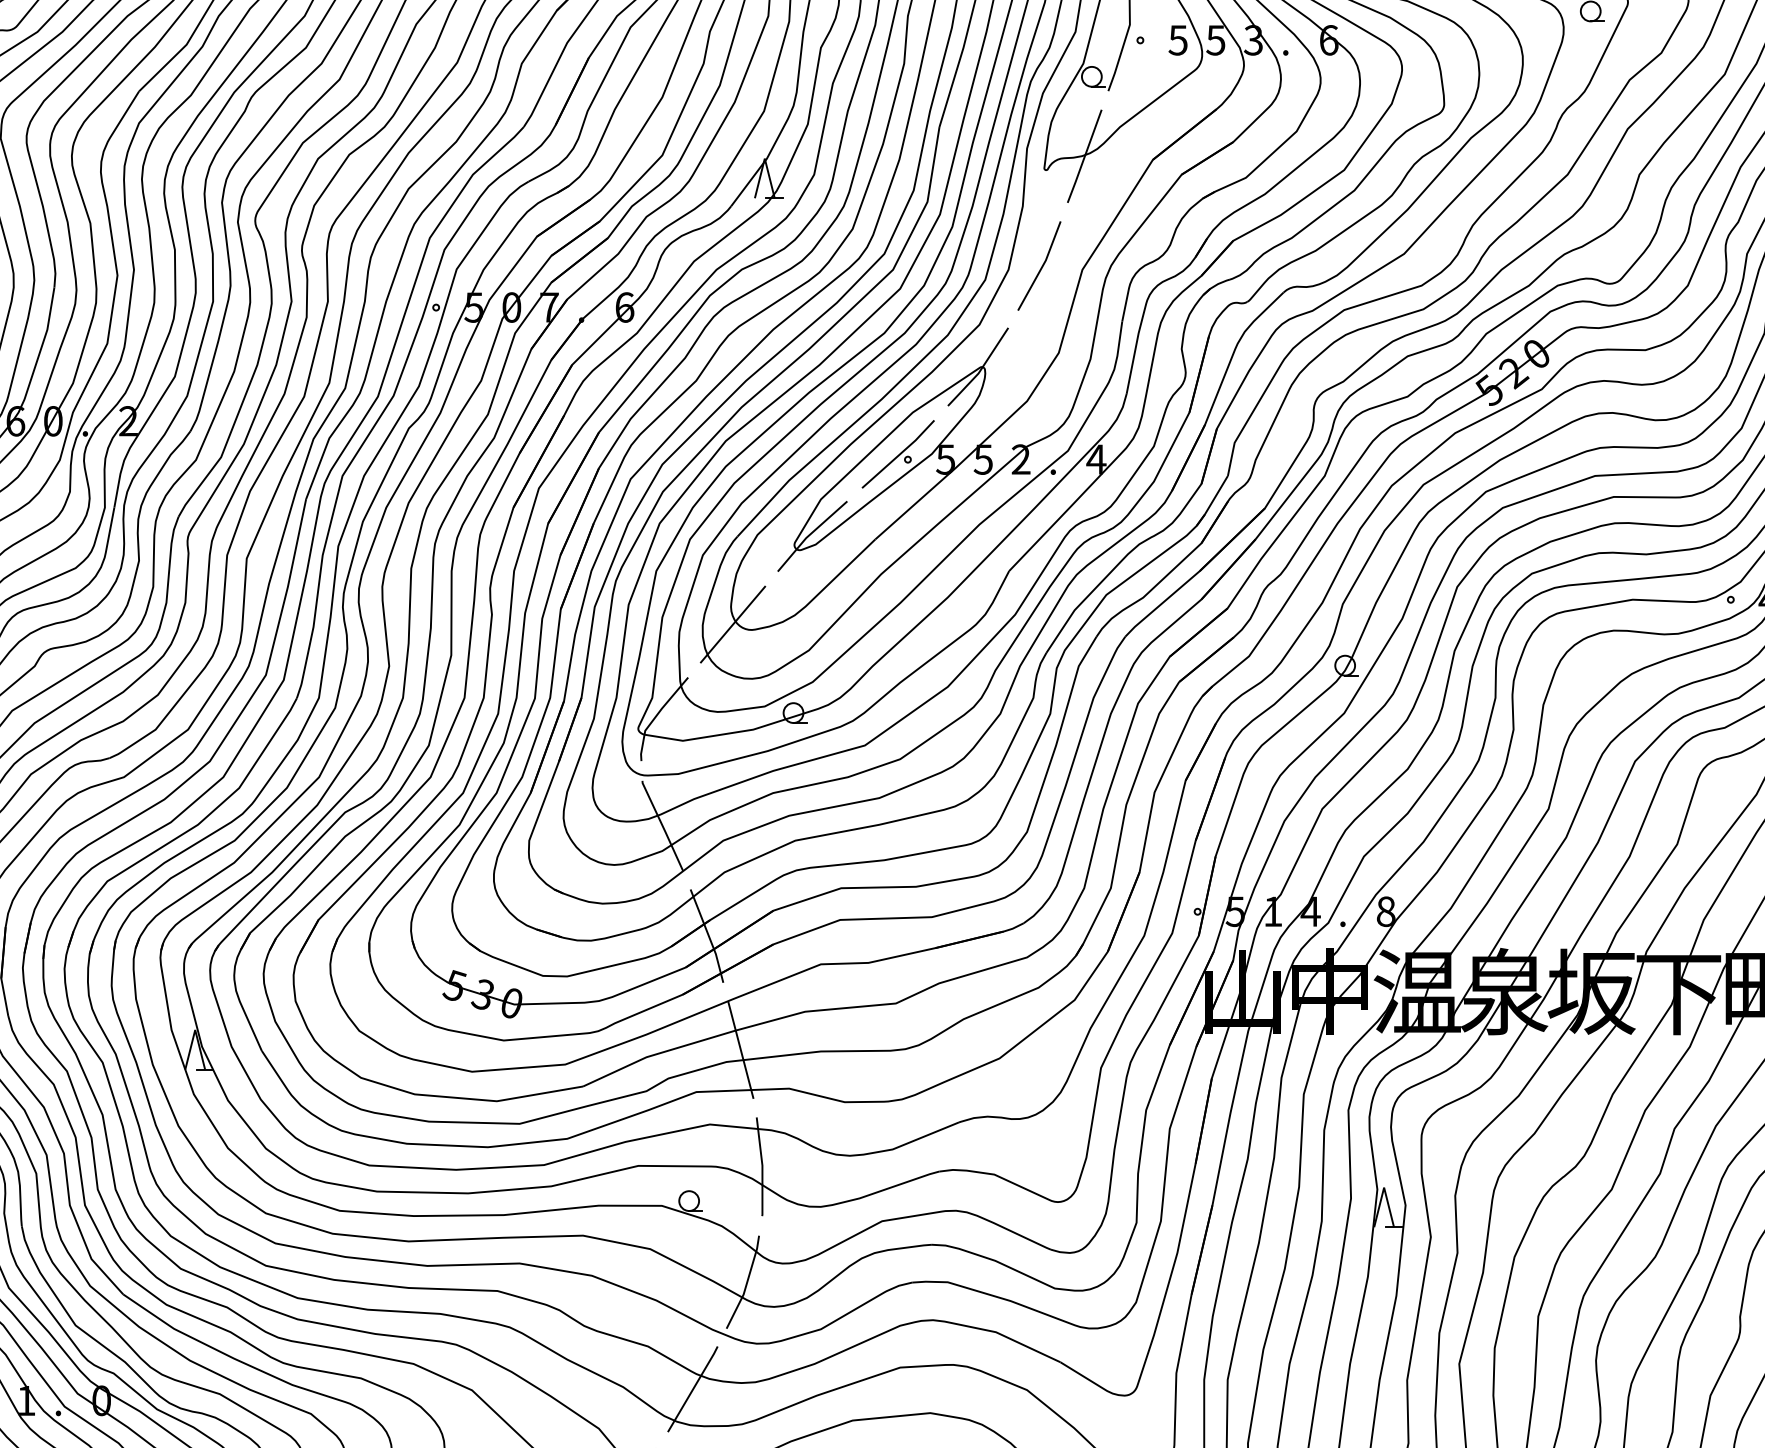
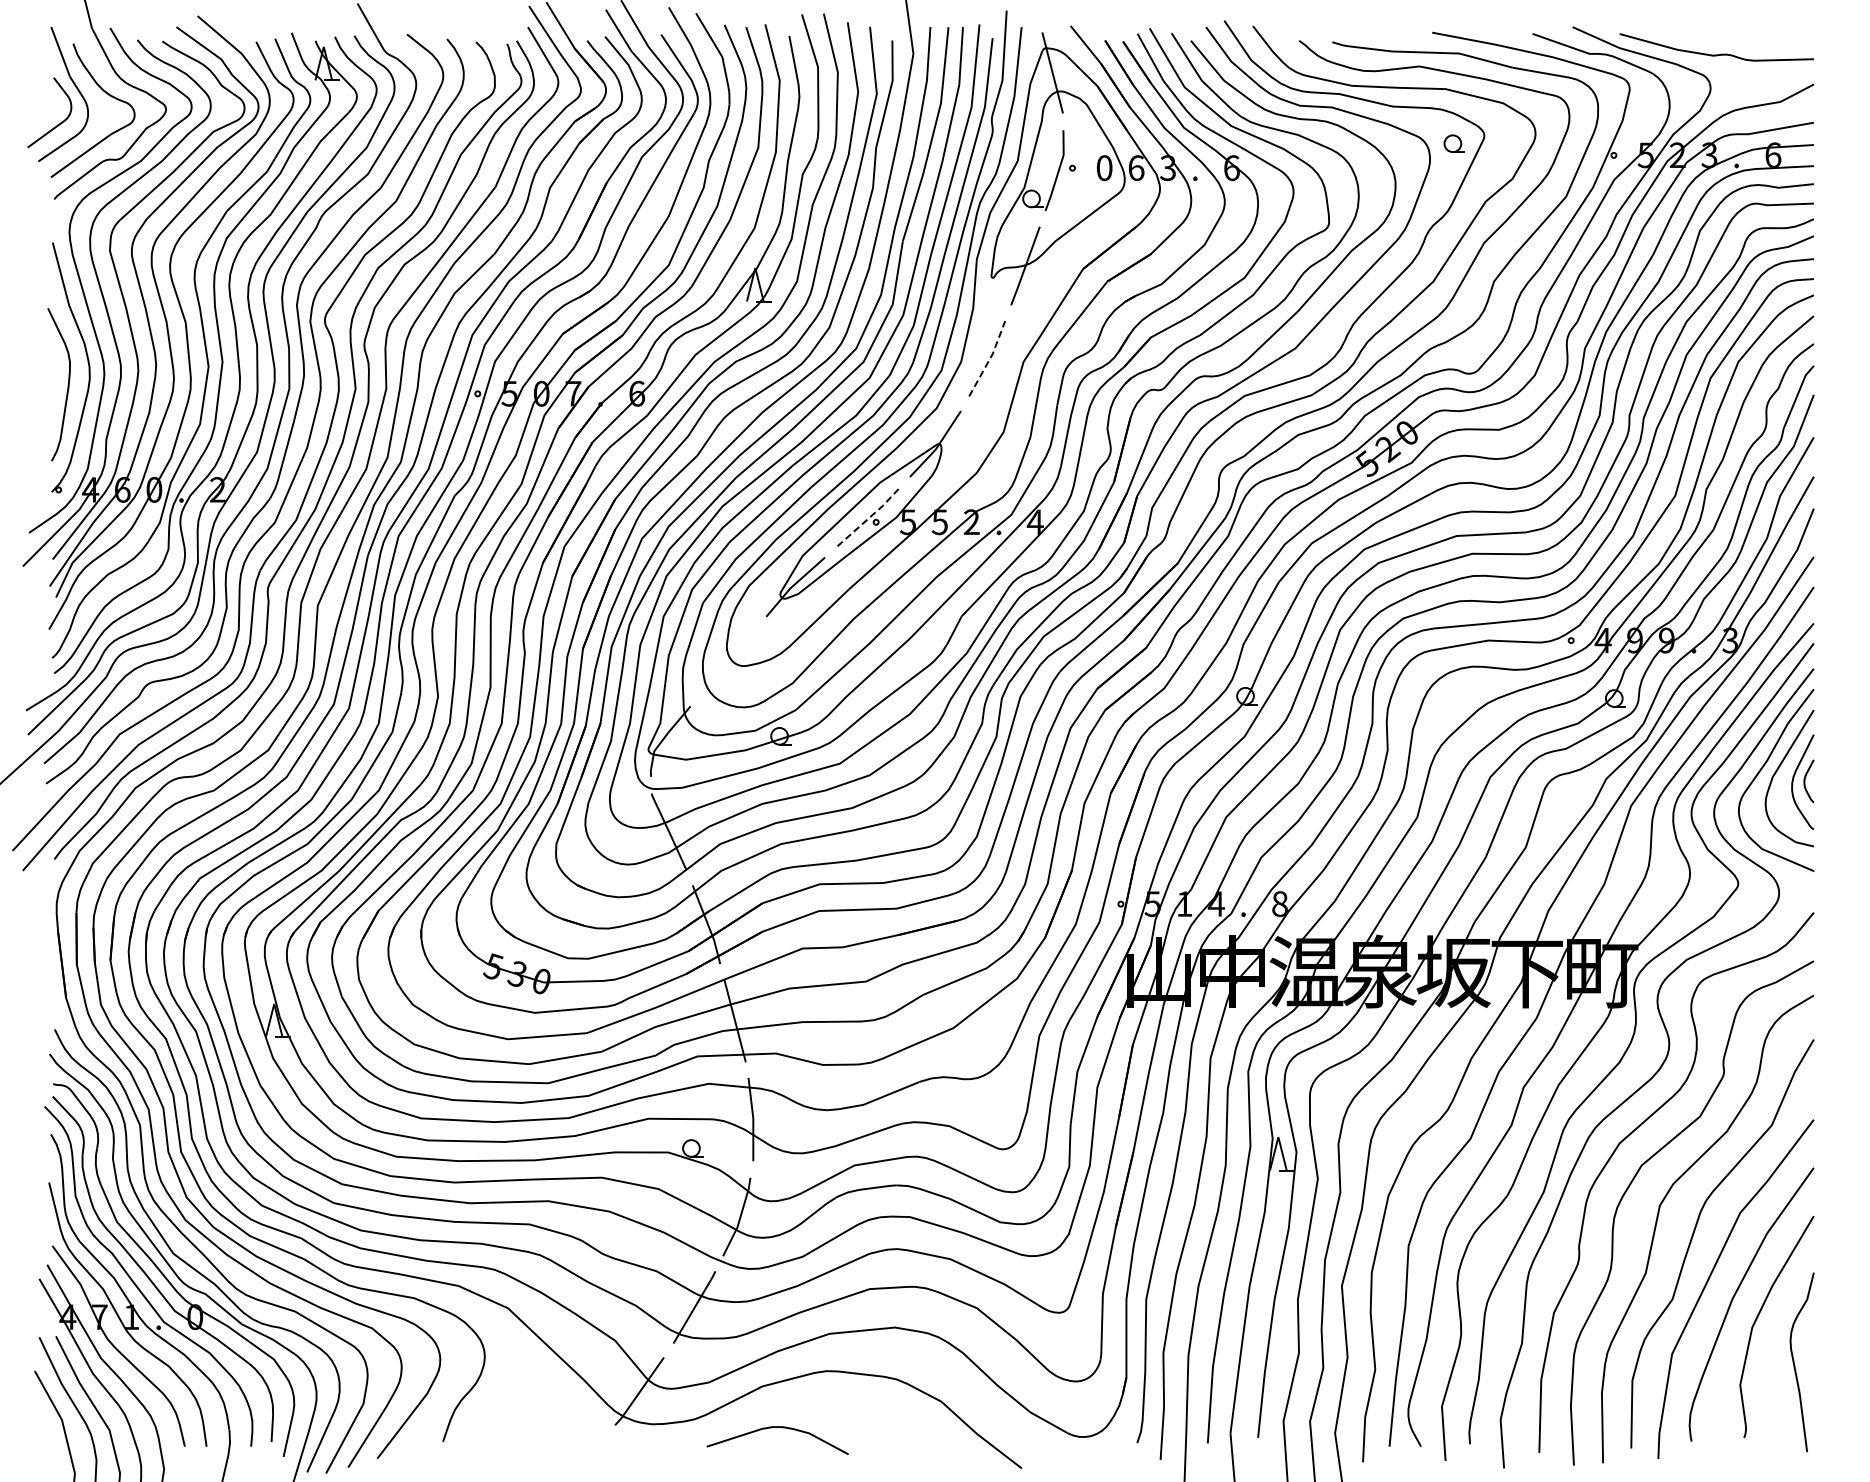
text: (1178, 39) -> (1104, 167), 5 -> 0
text: (1216, 40) -> (1136, 168), 5 -> 6
line: (1042, 266) -> (989, 359), solid -> dashed
line: (899, 454) -> (869, 517), solid -> dashed
line: (733, 624) -> (728, 661), removed

